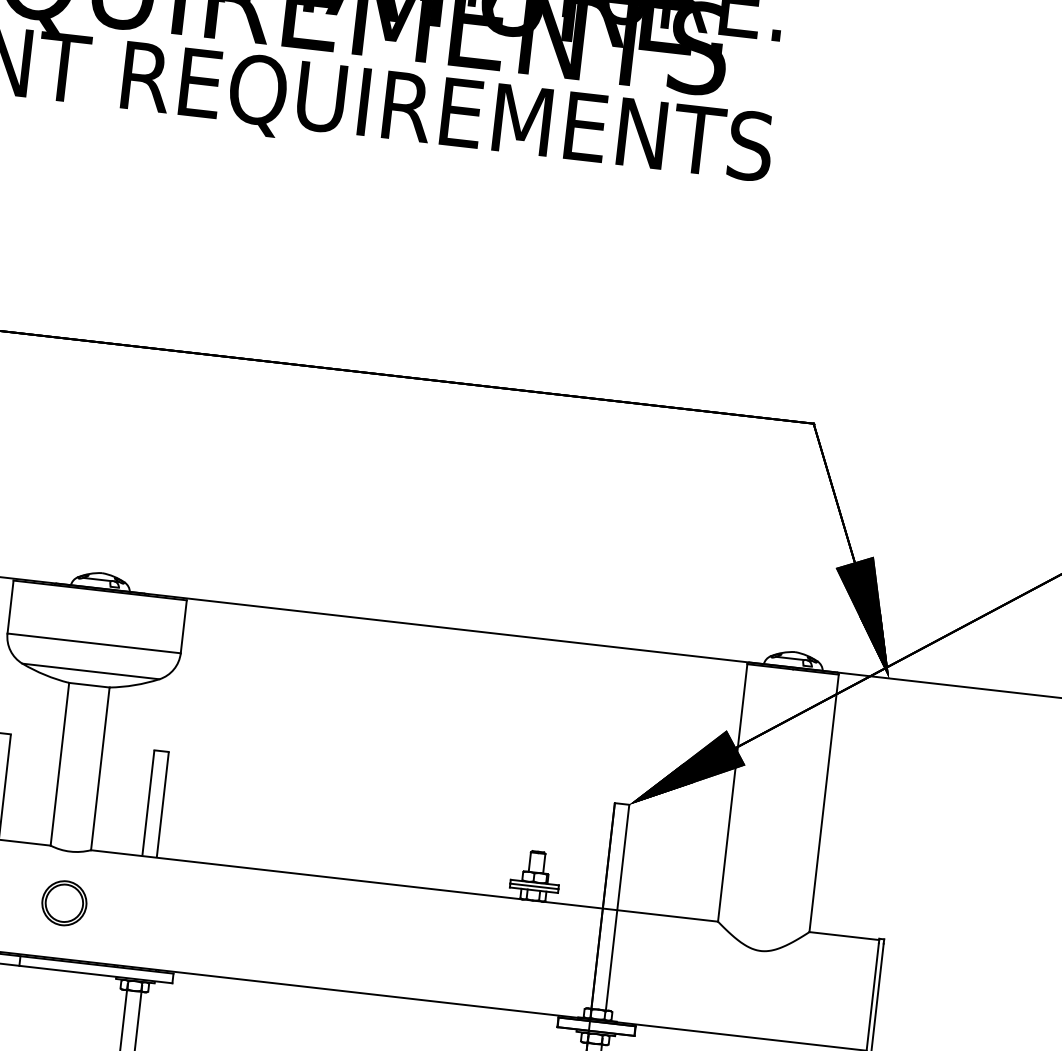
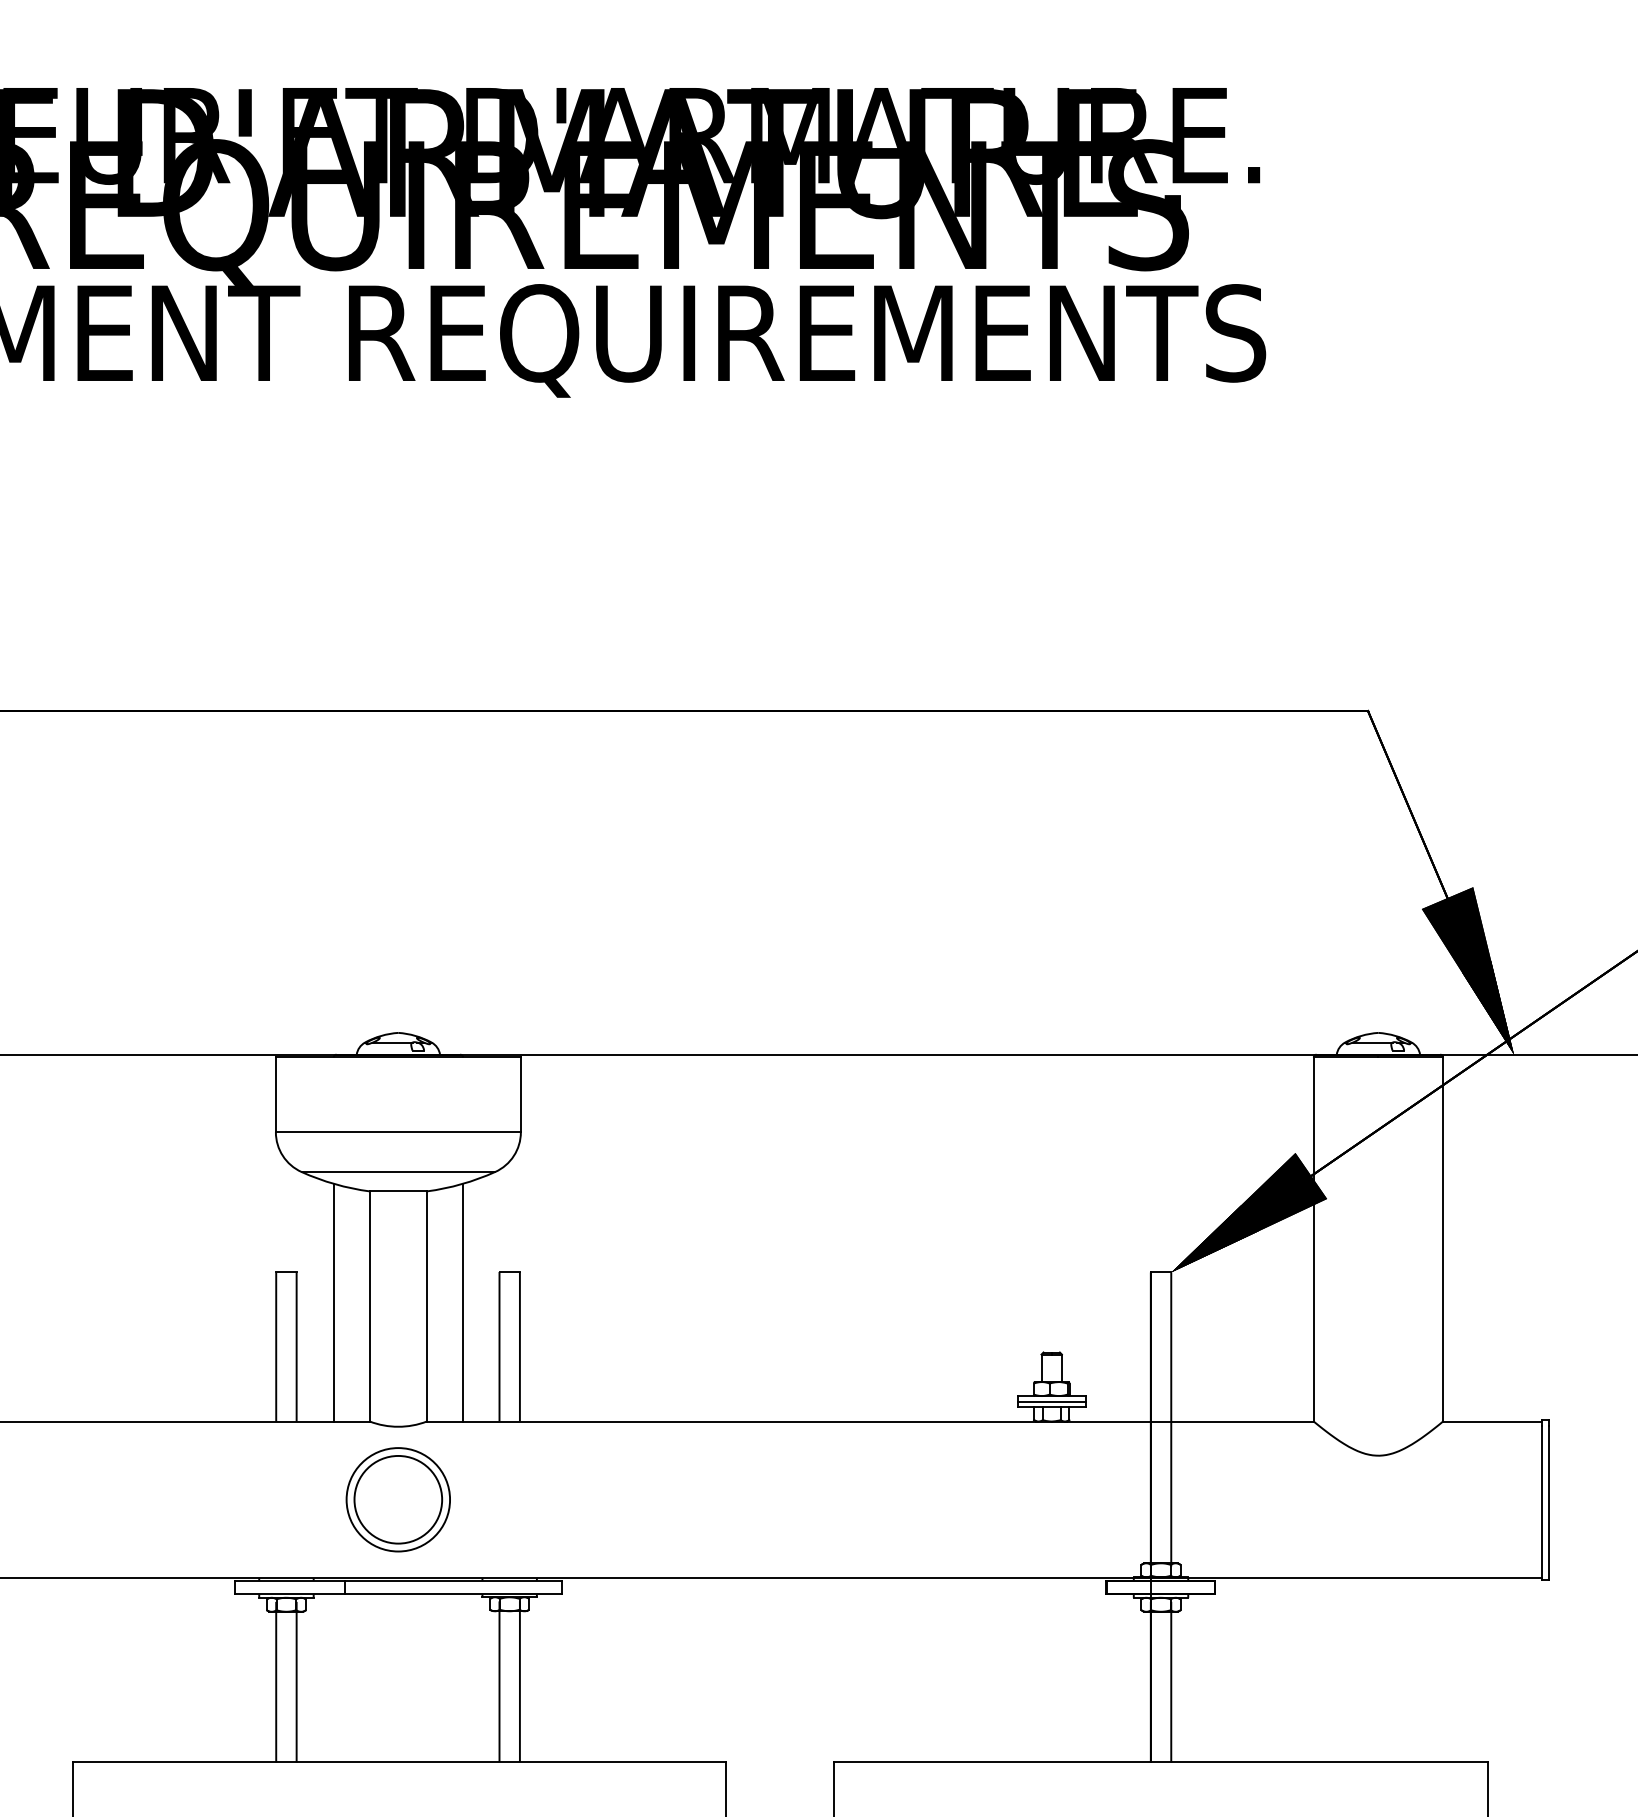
line: (34, 758) -> (333, 1302), added
line: (126, 769) -> (463, 1302), added
part: (63, 902) -> (397, 1499), size x1.67

